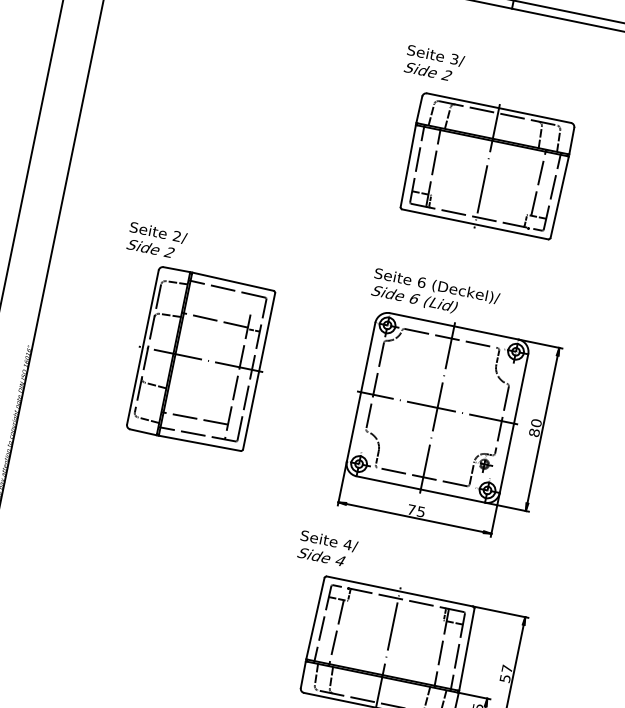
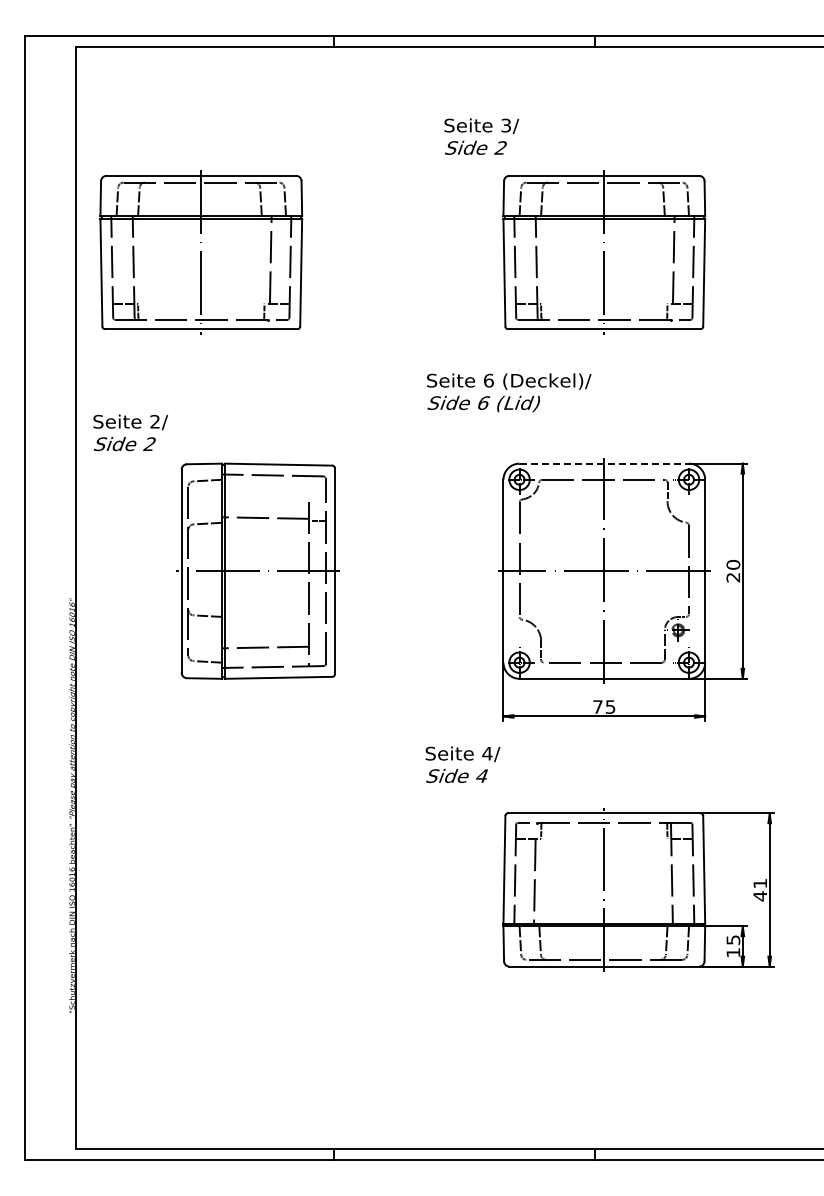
text: (434, 63) -> (481, 136), moved
part: (181, 103) -> (201, 252), added
text: (156, 240) -> (130, 432), moved
text: (435, 294) -> (509, 392), moved
line: (454, 326) -> (604, 463), solid -> dashed
part: (200, 358) -> (257, 570), moved
text: (534, 432) -> (733, 577), 80 -> 20
text: (327, 549) -> (462, 764), moved
text: (506, 674) -> (760, 890), 57 -> 41

